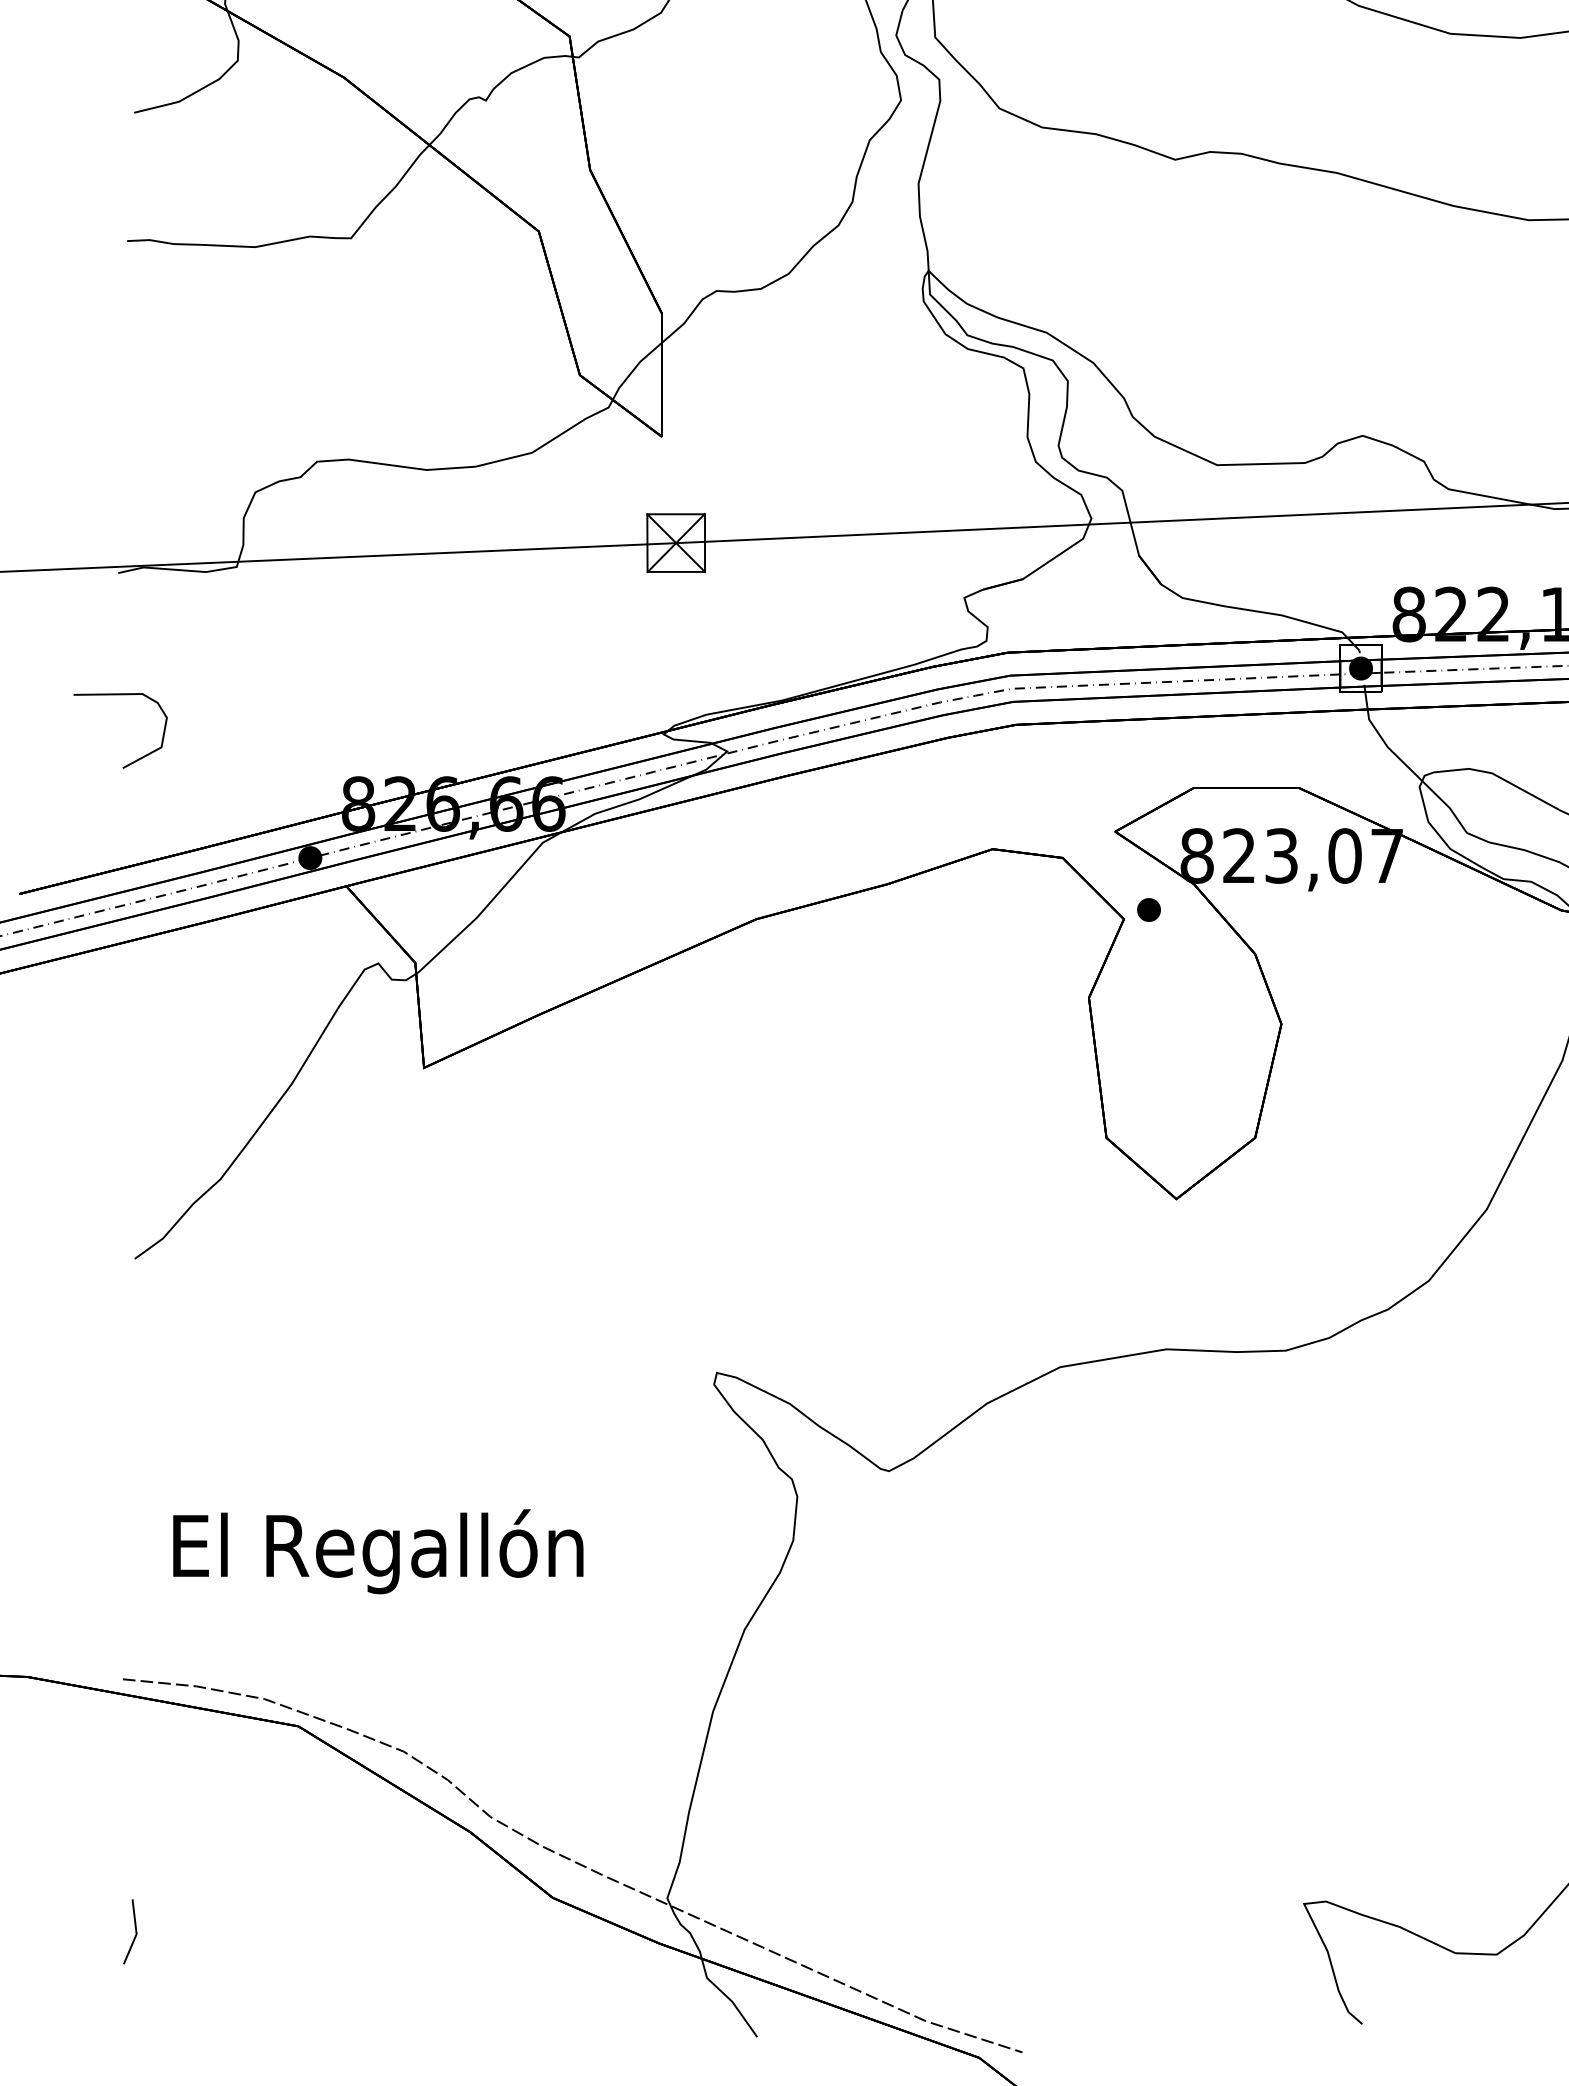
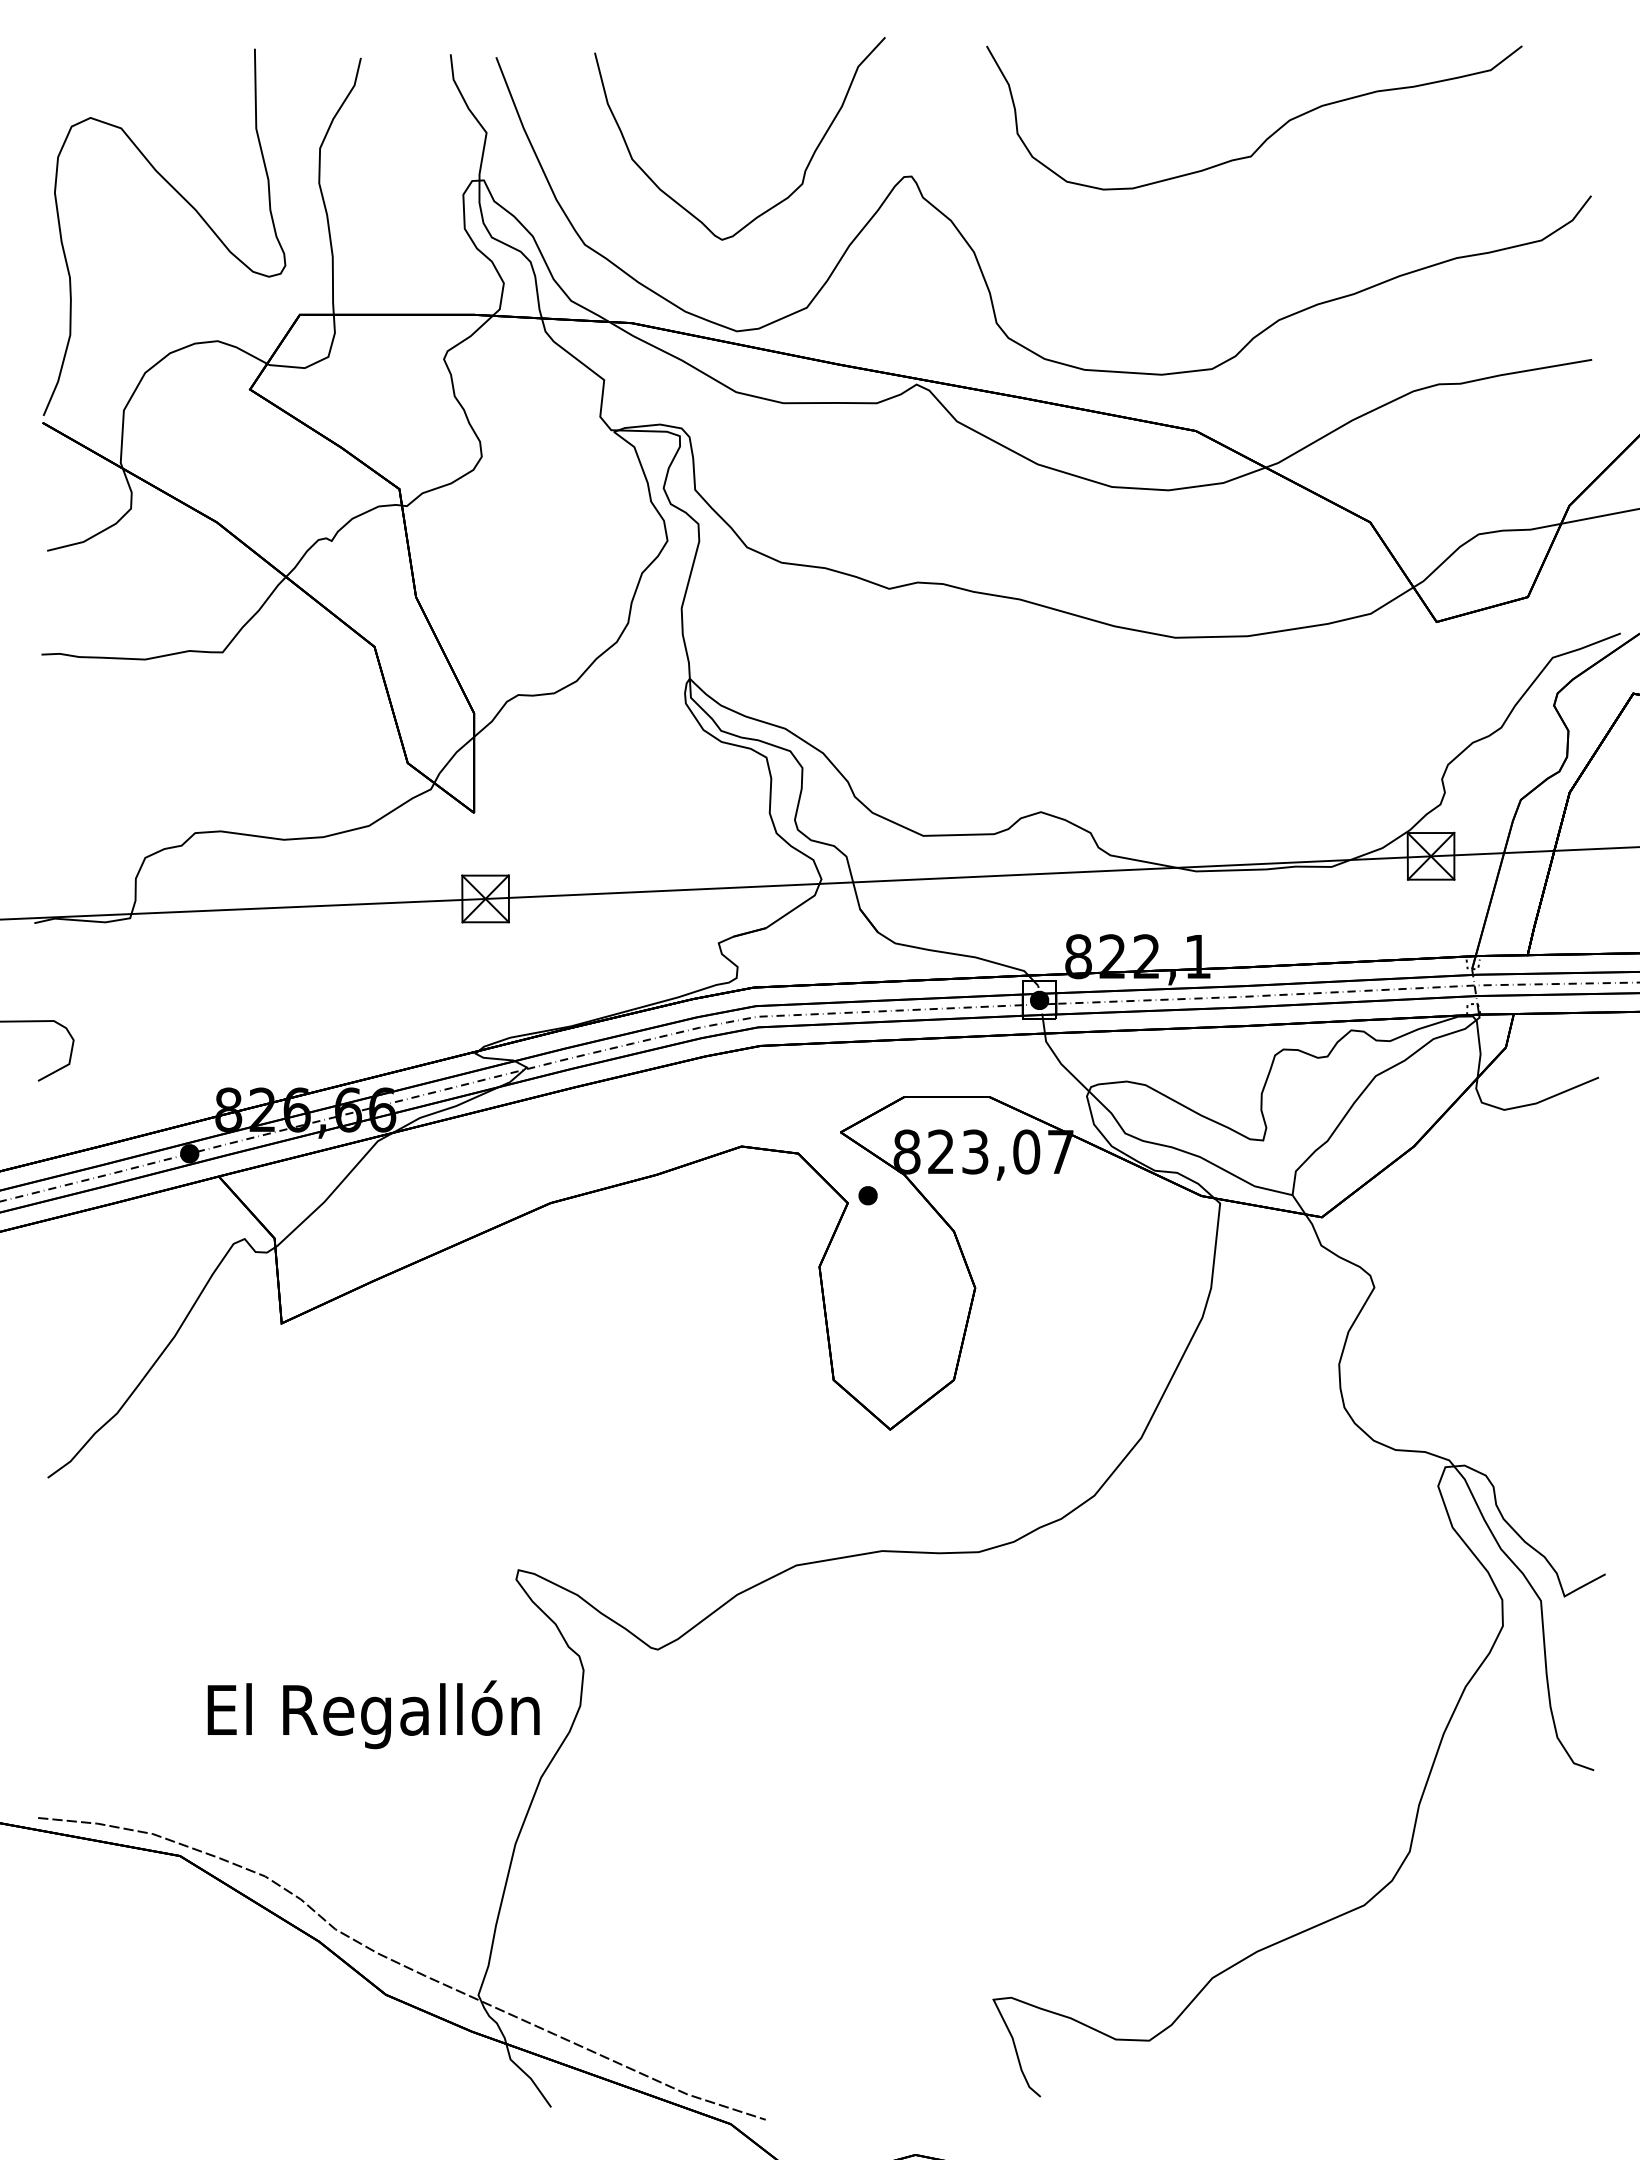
text: (378, 1551) -> (373, 1714), moved
line: (134, 1929) -> (47, 2020), removed

